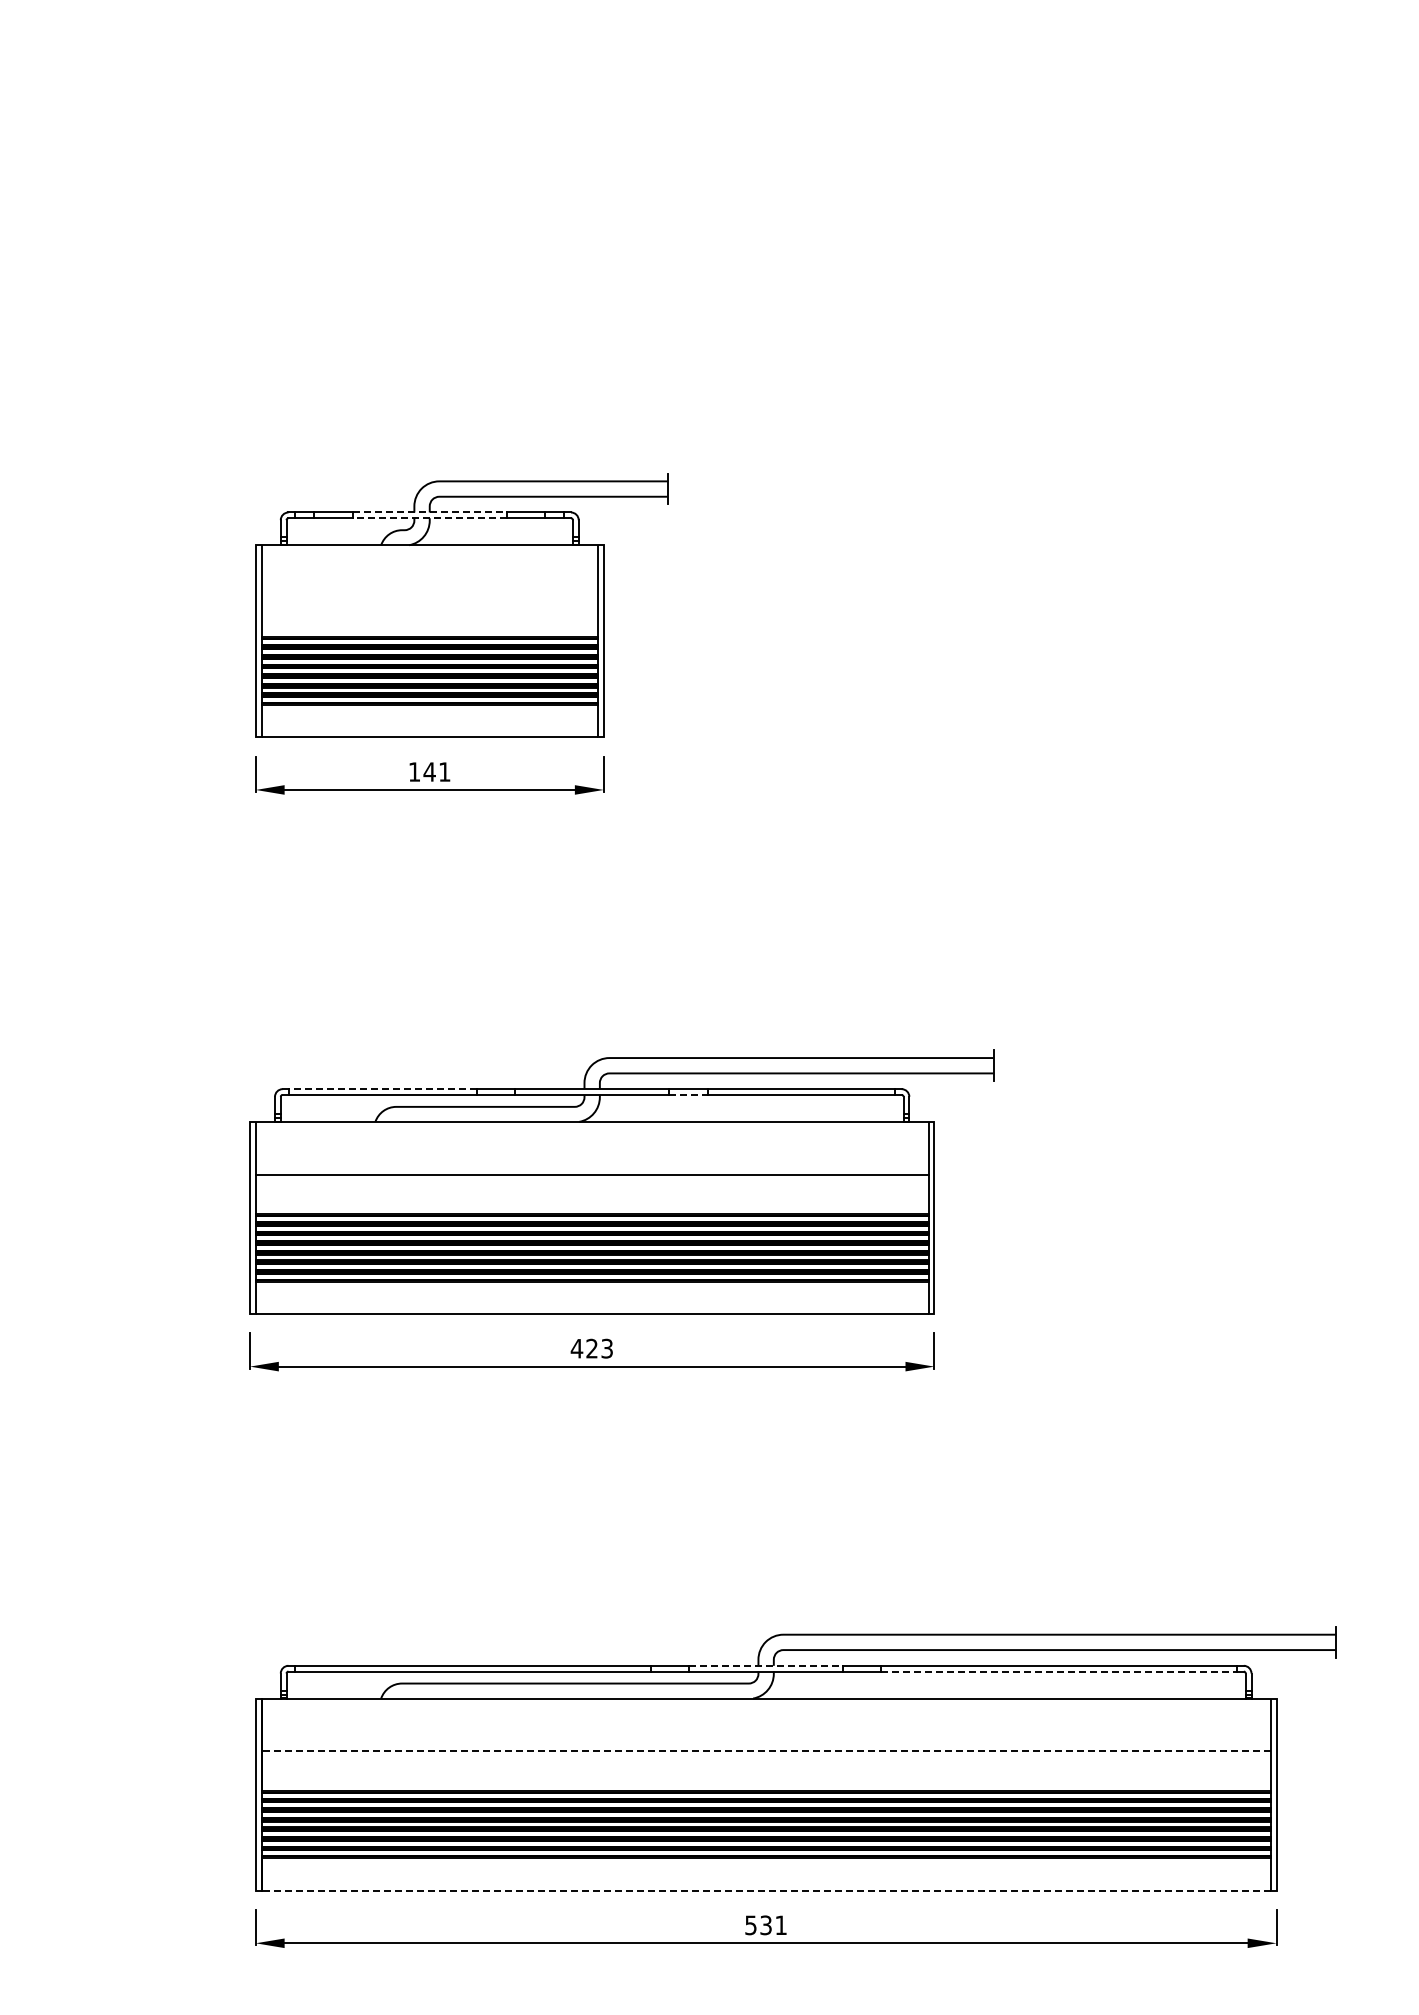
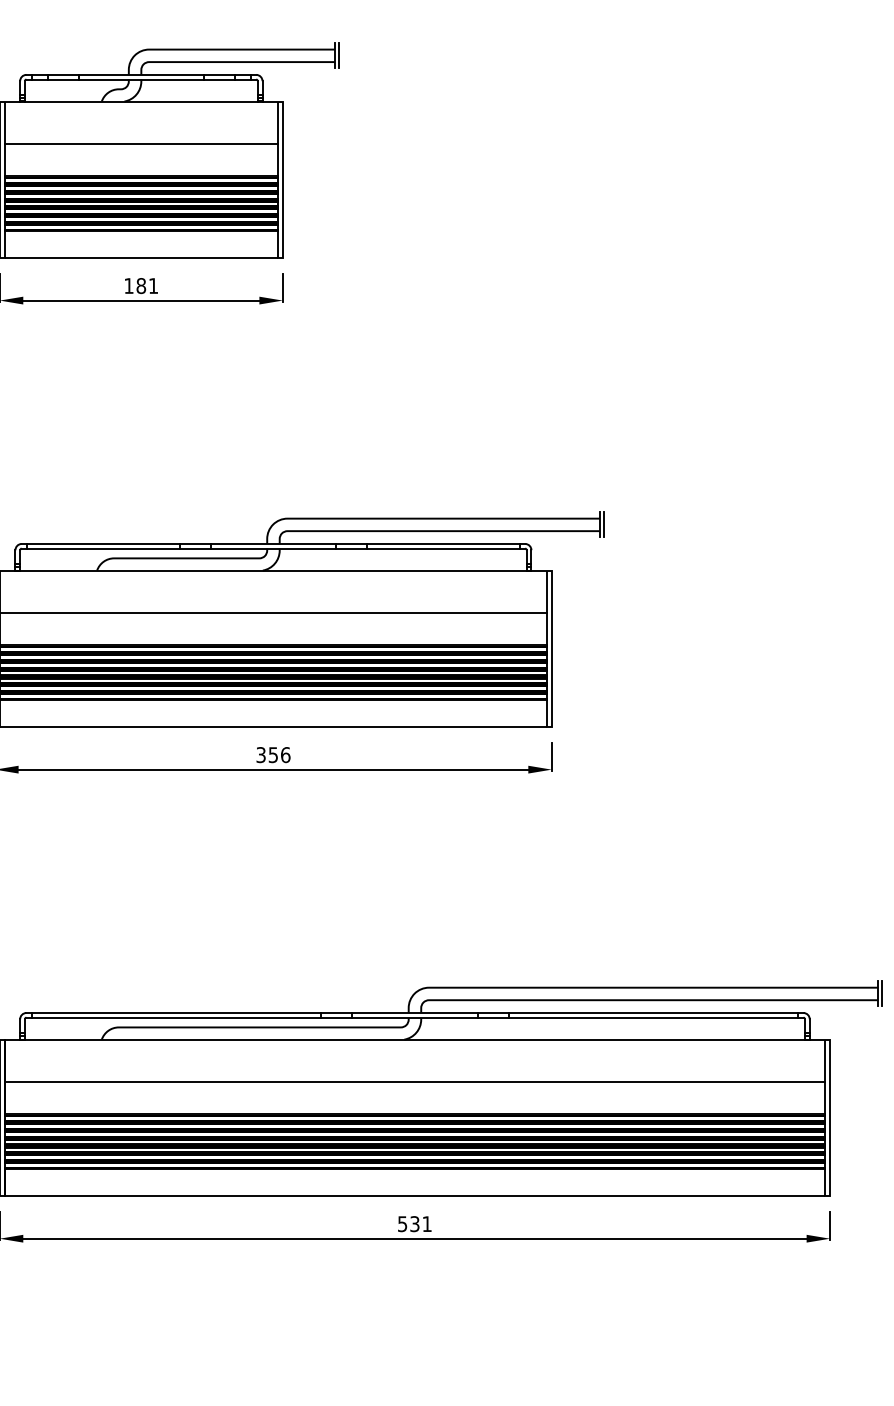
line: (672, 488) -> (338, 55), added
line: (429, 512) -> (141, 74), dashed -> solid
line: (429, 518) -> (141, 79), dashed -> solid
line: (429, 597) -> (141, 144), added
text: (429, 771) -> (141, 285), 141 -> 181
line: (998, 1065) -> (603, 524), added
line: (383, 1089) -> (103, 544), dashed -> solid
line: (688, 1094) -> (351, 548), dashed -> solid
text: (591, 1348) -> (272, 754), 423 -> 356
line: (1340, 1641) -> (882, 993), added
line: (766, 1665) -> (415, 1012), dashed -> solid
line: (1059, 1671) -> (653, 1017), dashed -> solid
line: (766, 1751) -> (415, 1082), dashed -> solid
line: (766, 1890) -> (415, 1195), dashed -> solid

